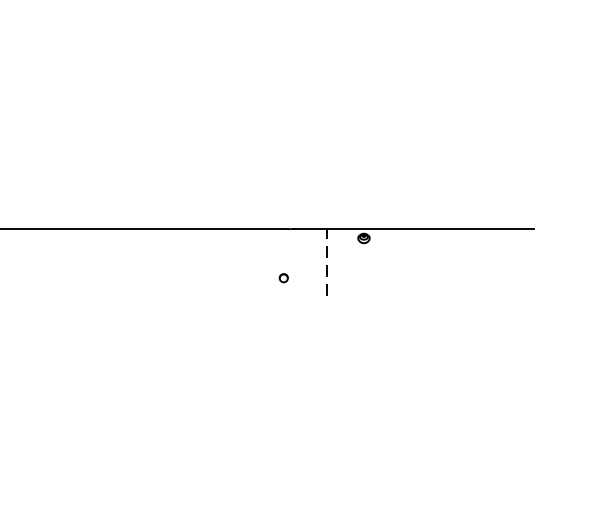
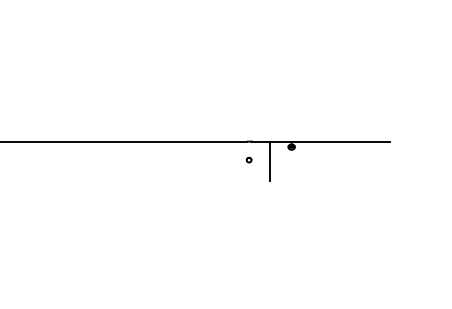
line: (327, 261) -> (270, 160), dashed -> solid
part: (282, 277) -> (248, 159), moved

